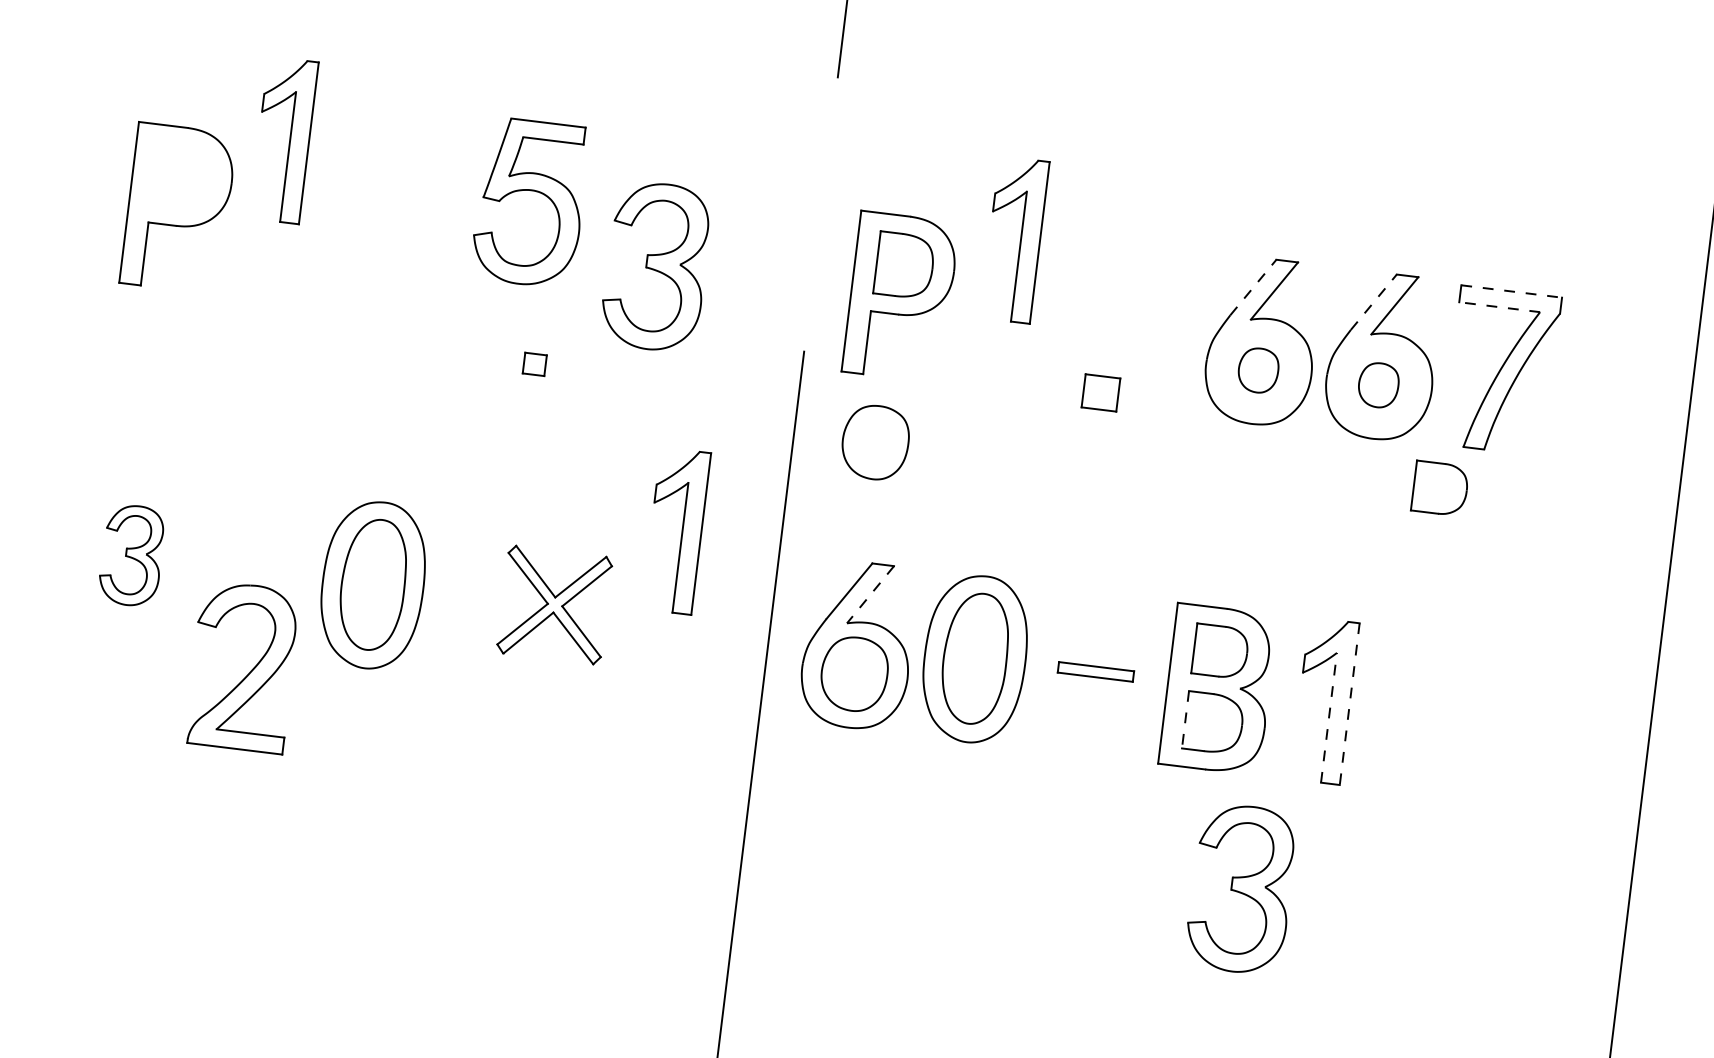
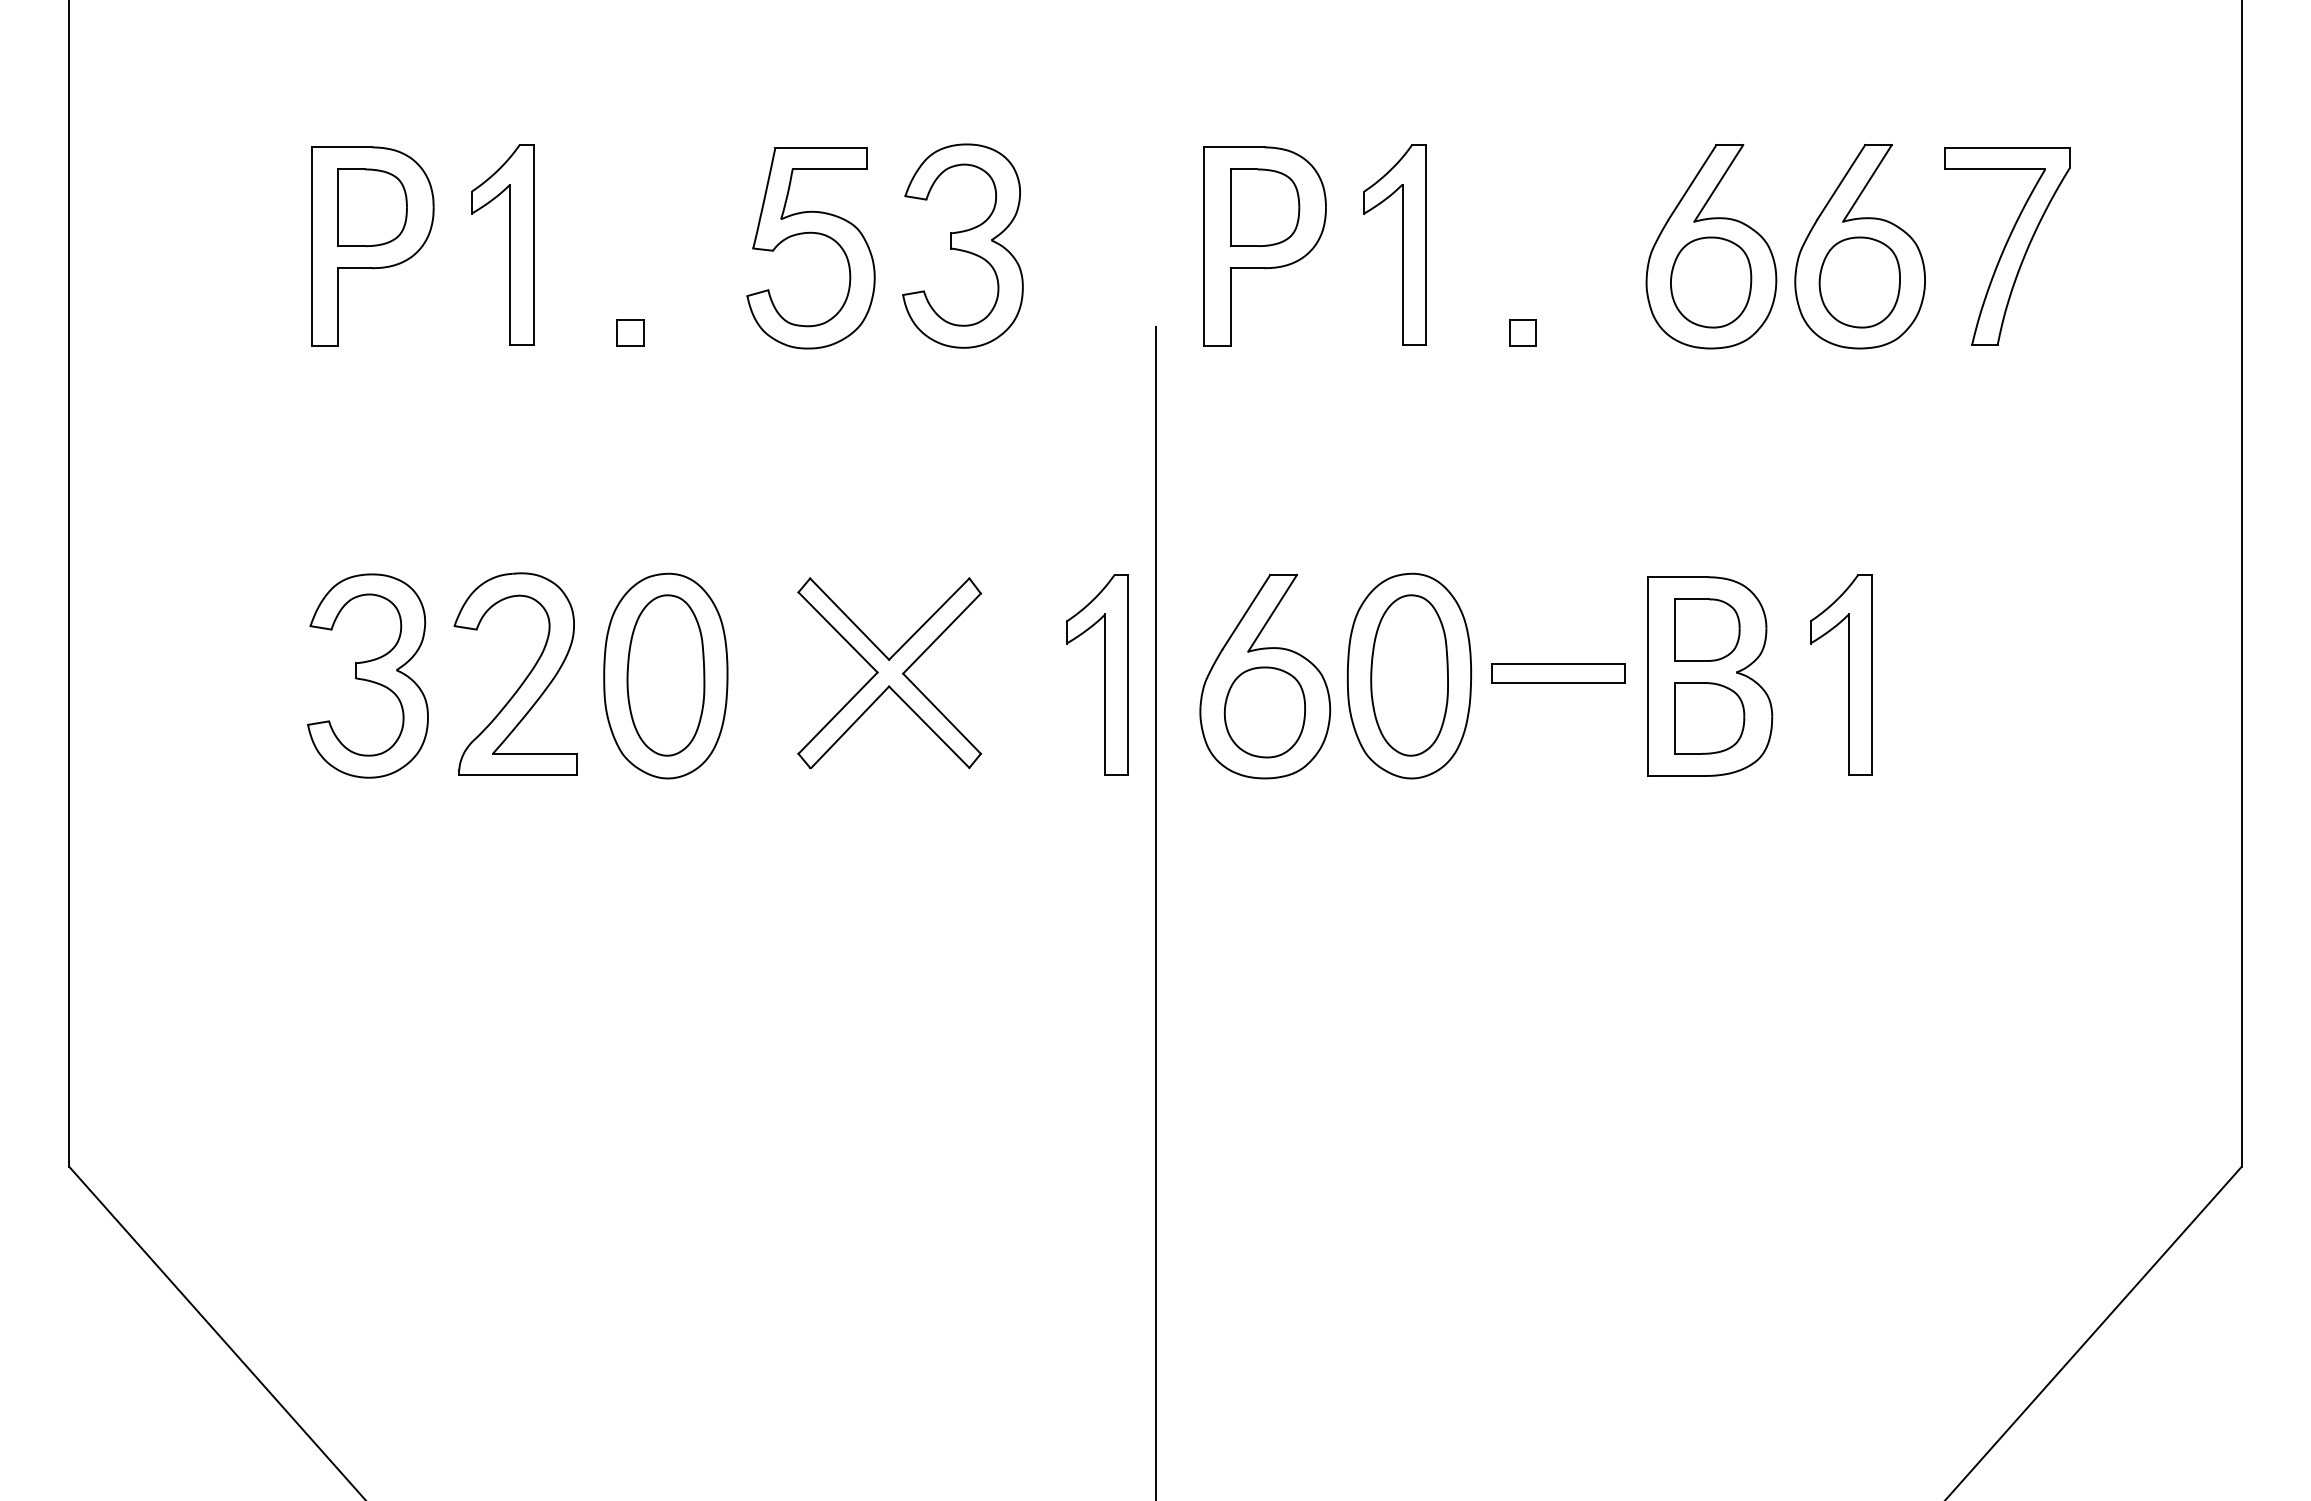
part: (289, 140) -> (509, 244), moved
part: (182, 176) -> (372, 207), added
part: (531, 190) -> (810, 233), moved
part: (1020, 240) -> (1402, 244), moved
line: (1253, 286) -> (1692, 181), dashed -> solid
line: (1512, 291) -> (2008, 148), dashed -> solid
line: (1374, 301) -> (1841, 181), dashed -> solid
line: (1499, 307) -> (1995, 169), dashed -> solid
part: (534, 363) -> (630, 332), moved
part: (1258, 370) -> (1711, 282), size x1.67
part: (1378, 385) -> (1859, 282), size x1.67
part: (1100, 392) -> (1522, 332), size x0.62
part: (875, 442) -> (1255, 427), removed
part: (1440, 488) -> (1950, 398), removed
part: (681, 531) -> (1104, 674), moved
part: (131, 555) -> (367, 675), size x1.67
line: (870, 594) -> (1272, 613), dashed -> solid
part: (554, 604) -> (889, 672), size x1.43
part: (1096, 671) -> (1558, 673), size x1.43
part: (248, 672) -> (523, 680), moved
line: (1350, 703) -> (1872, 674), dashed -> solid
line: (1328, 717) -> (1848, 694), dashed -> solid
line: (1185, 719) -> (1674, 718), dashed -> solid
part: (1241, 888) -> (1767, 915), removed

